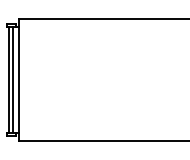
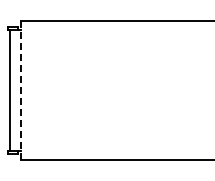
line: (12, 80) -> (14, 90), removed
line: (18, 80) -> (20, 90), solid -> dashed

